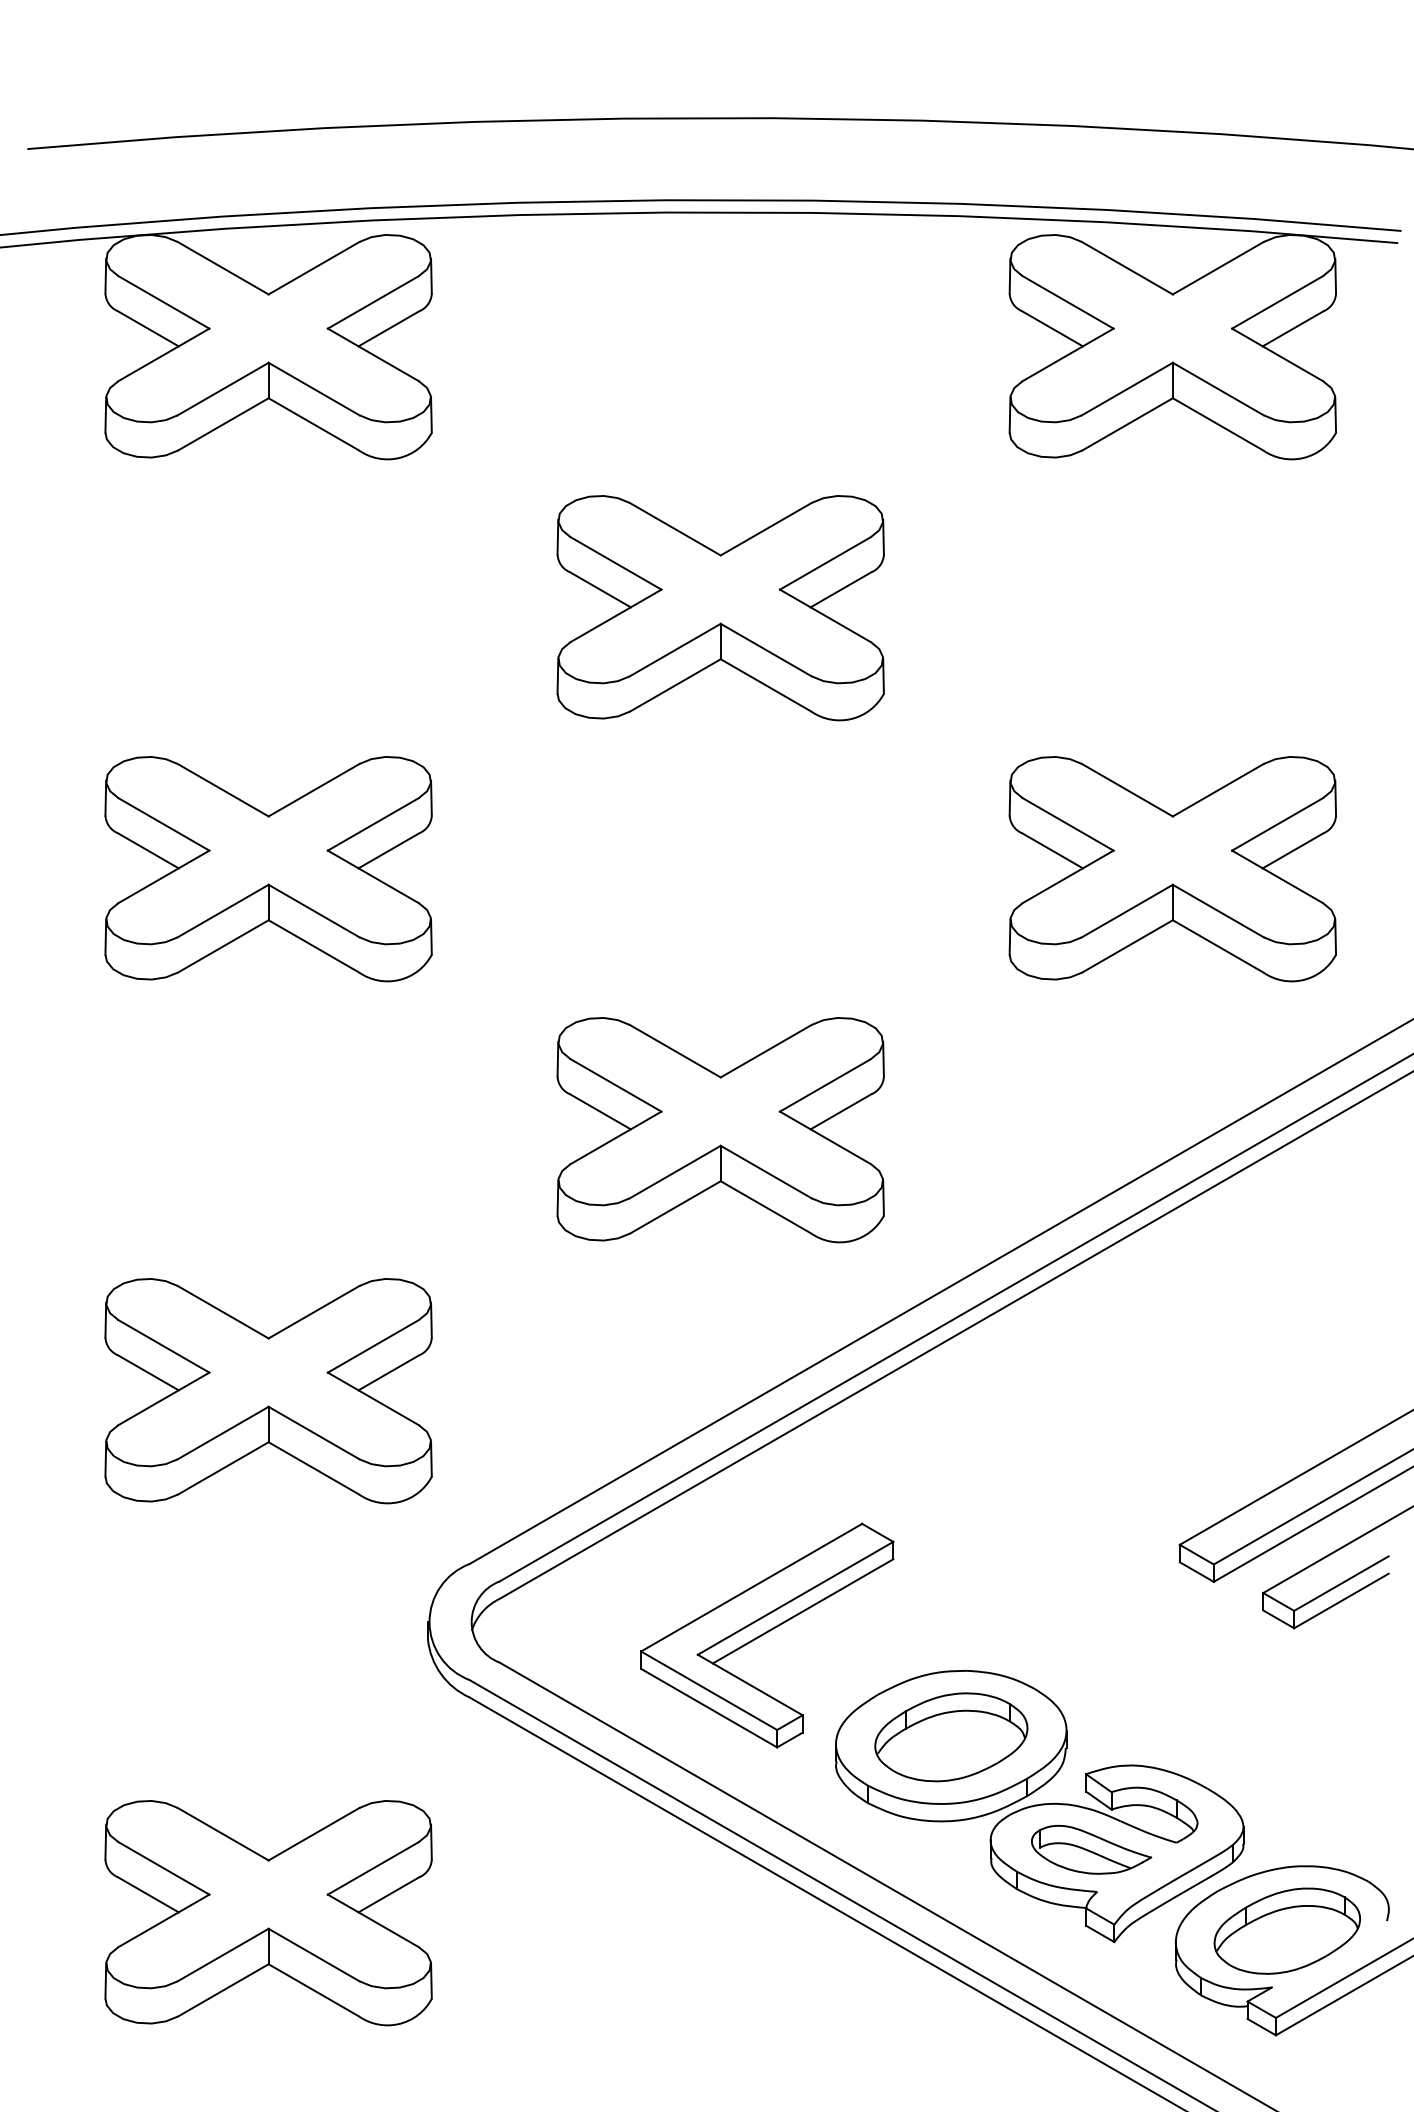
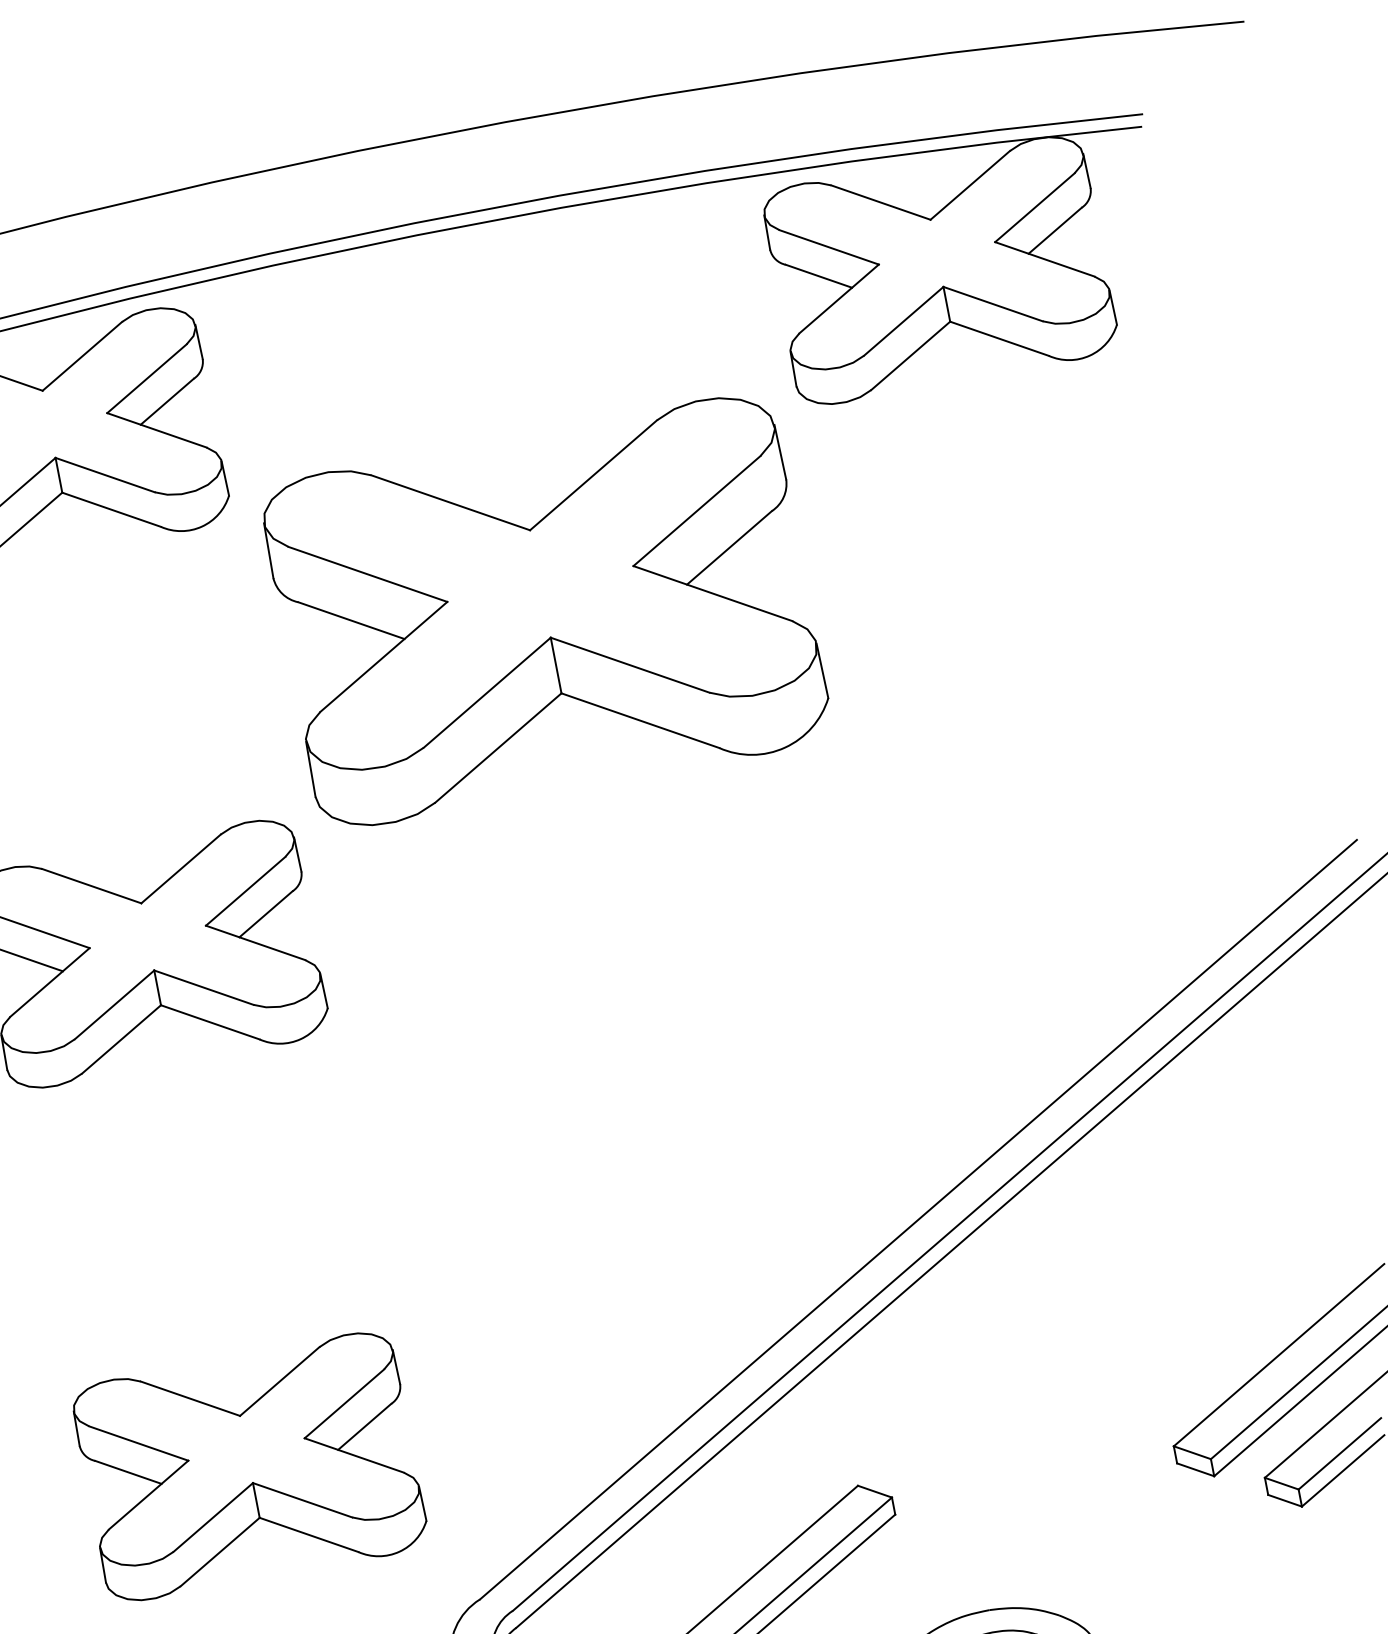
part: (720, 608) -> (545, 613), size x1.6
part: (1172, 869) -> (1038, 784), removed
part: (720, 1130) -> (644, 1126), removed

